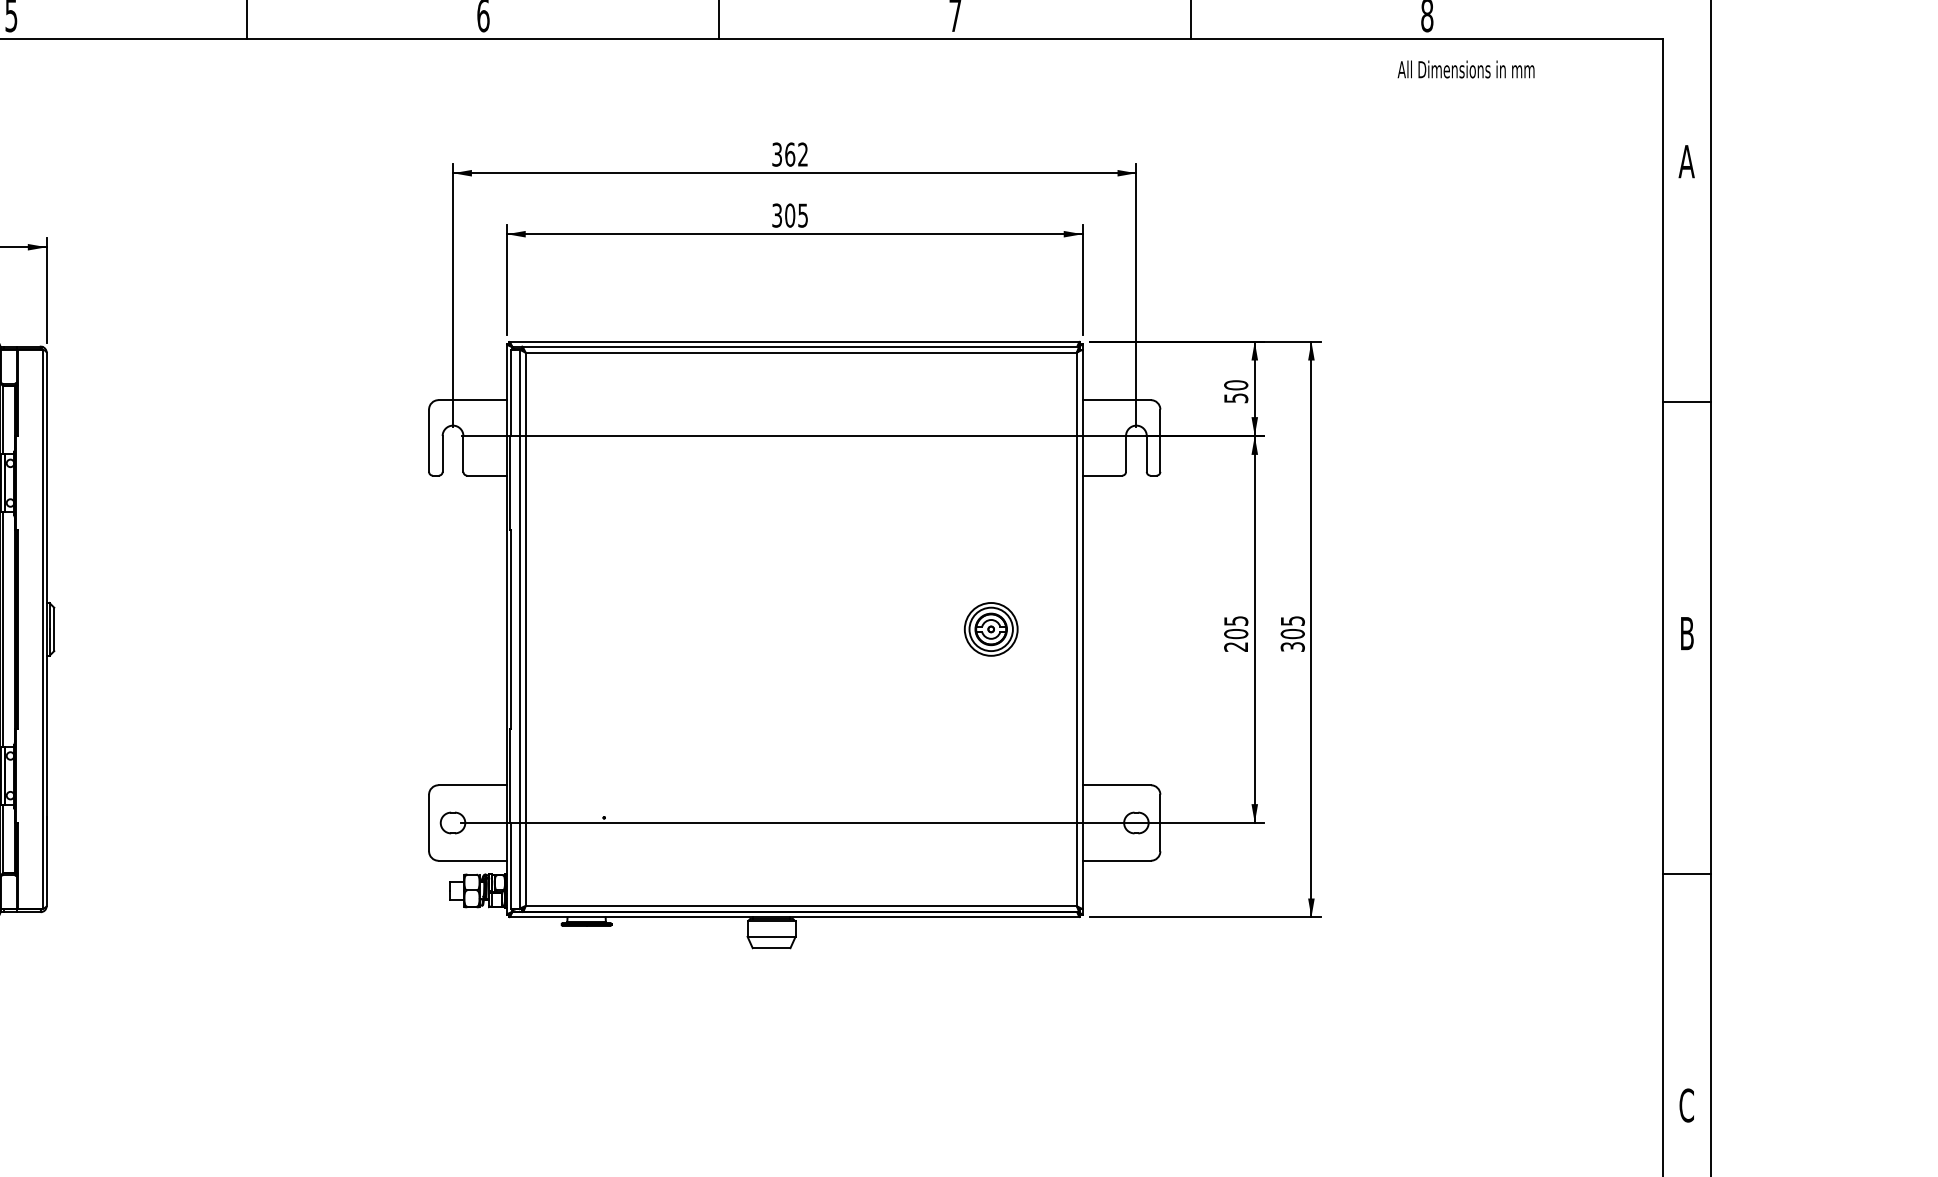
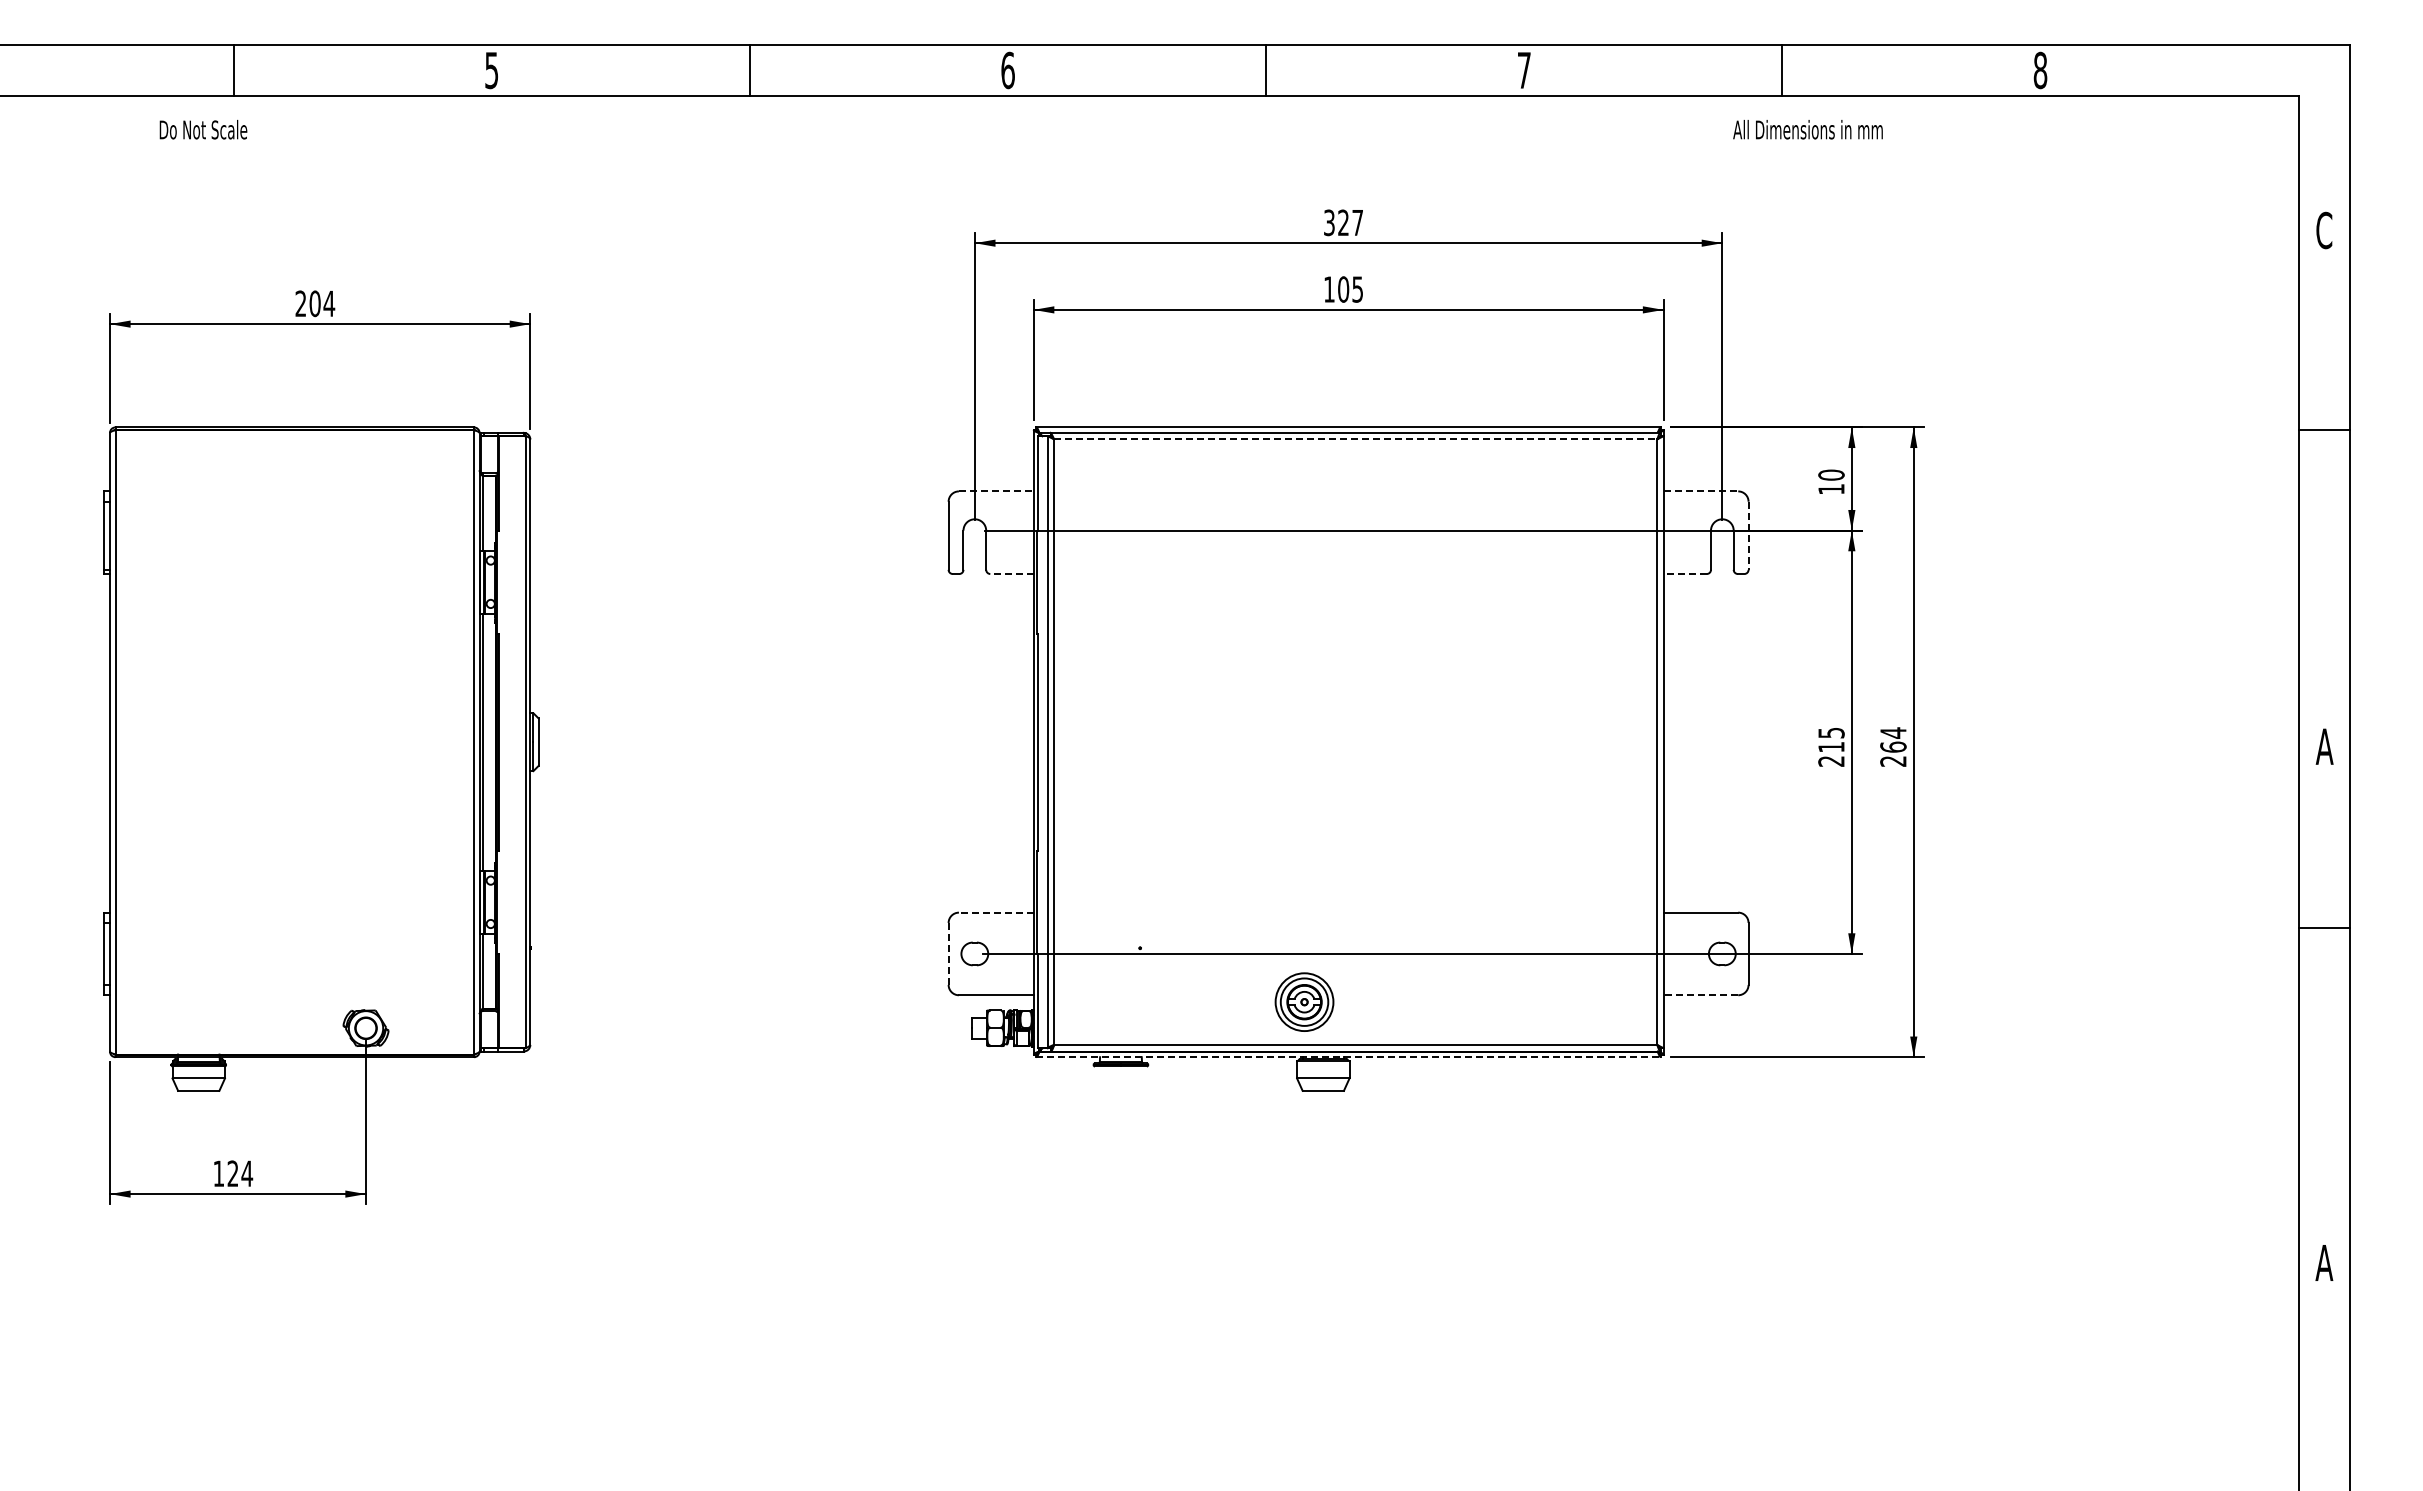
text: (1465, 69) -> (1807, 129), moved
text: (796, 154) -> (1350, 222), 362 -> 327
text: (1686, 161) -> (2324, 230), A -> C
text: (777, 215) -> (1329, 289), 305 -> 105
line: (801, 352) -> (1355, 439), solid -> dashed
text: (1236, 398) -> (1831, 489), 50 -> 10
line: (472, 400) -> (996, 491), solid -> dashed
line: (1117, 400) -> (1701, 491), solid -> dashed
line: (1686, 402) -> (2324, 429), moved
line: (1160, 441) -> (1748, 536), solid -> dashed
line: (487, 476) -> (1012, 574), solid -> dashed
line: (1101, 476) -> (1684, 574), solid -> dashed
part: (991, 628) -> (1304, 1001), moved
text: (1236, 633) -> (1831, 746), 205 -> 215
text: (1292, 633) -> (1893, 746), 305 -> 264
text: (1686, 633) -> (2324, 746), B -> A
line: (471, 785) -> (995, 912), solid -> dashed
line: (428, 822) -> (948, 953), solid -> dashed
line: (1116, 860) -> (1700, 995), solid -> dashed
line: (1686, 873) -> (2324, 927), moved
line: (795, 917) -> (1349, 1057), solid -> dashed
text: (1686, 1105) -> (2324, 1262), C -> A

